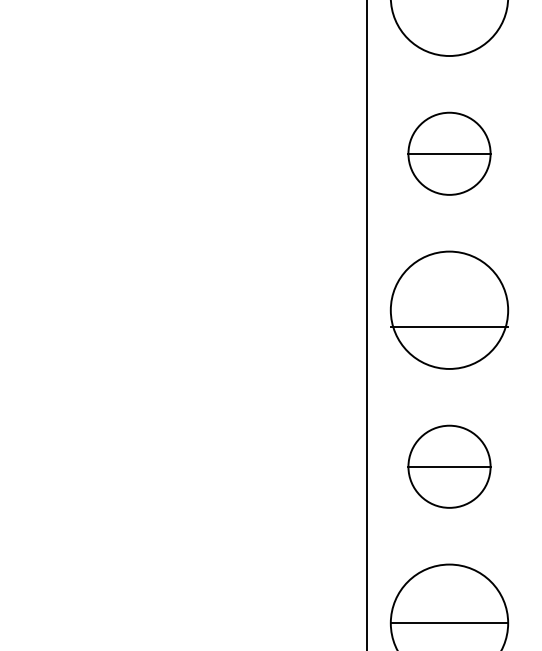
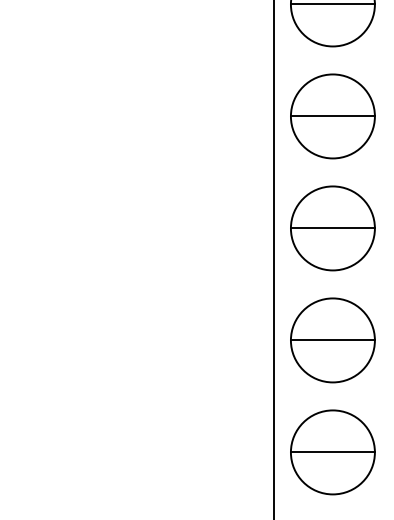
part: (448, 153) -> (332, 116), size x1.43
line: (448, 327) -> (332, 228), moved
part: (448, 466) -> (332, 340), size x1.43

